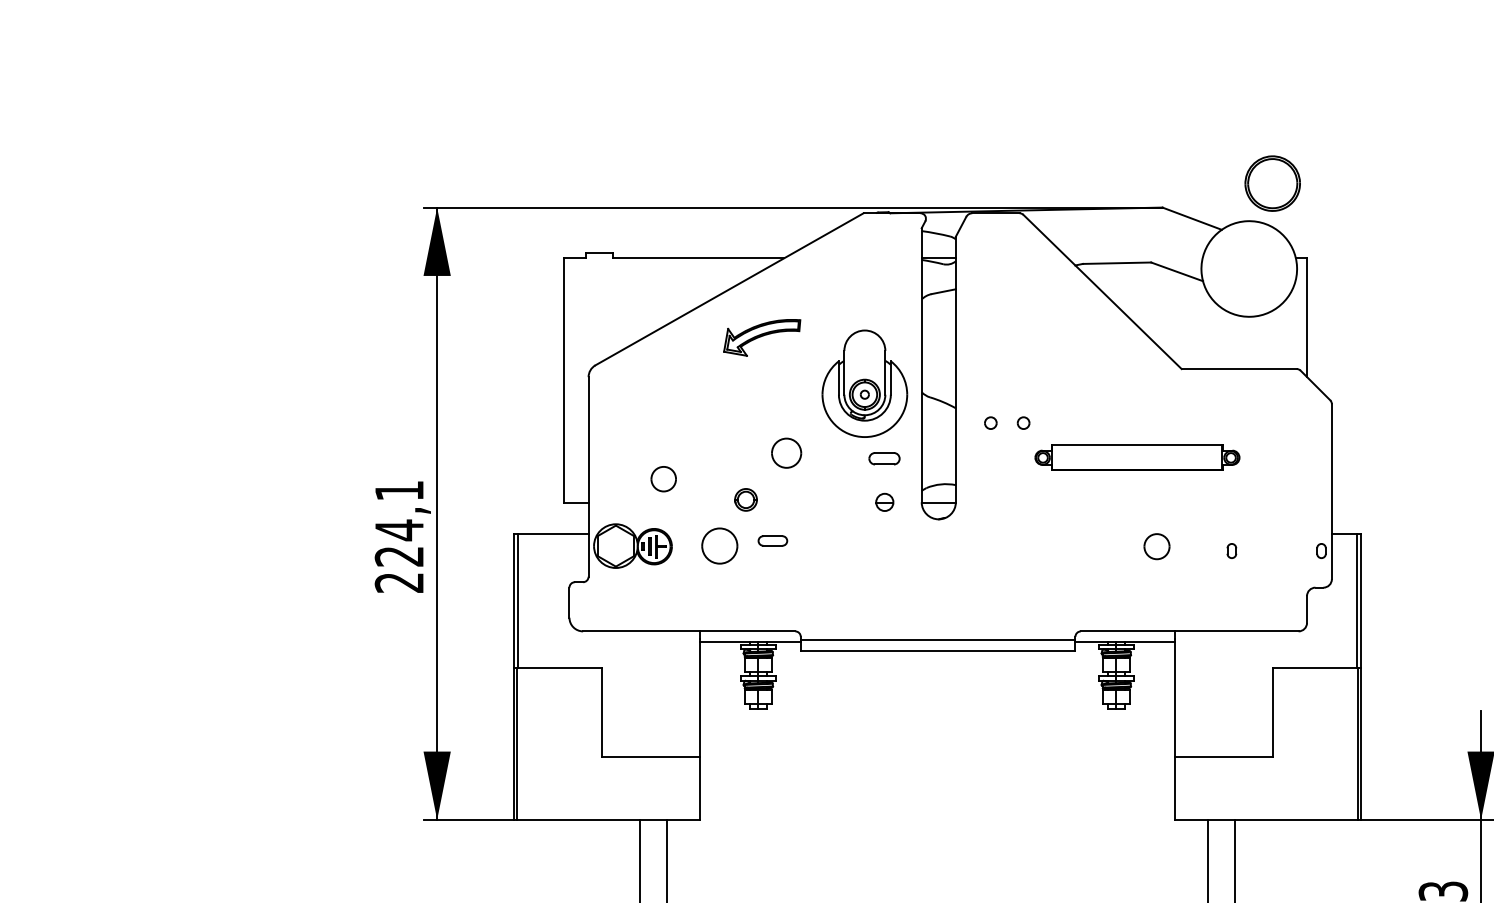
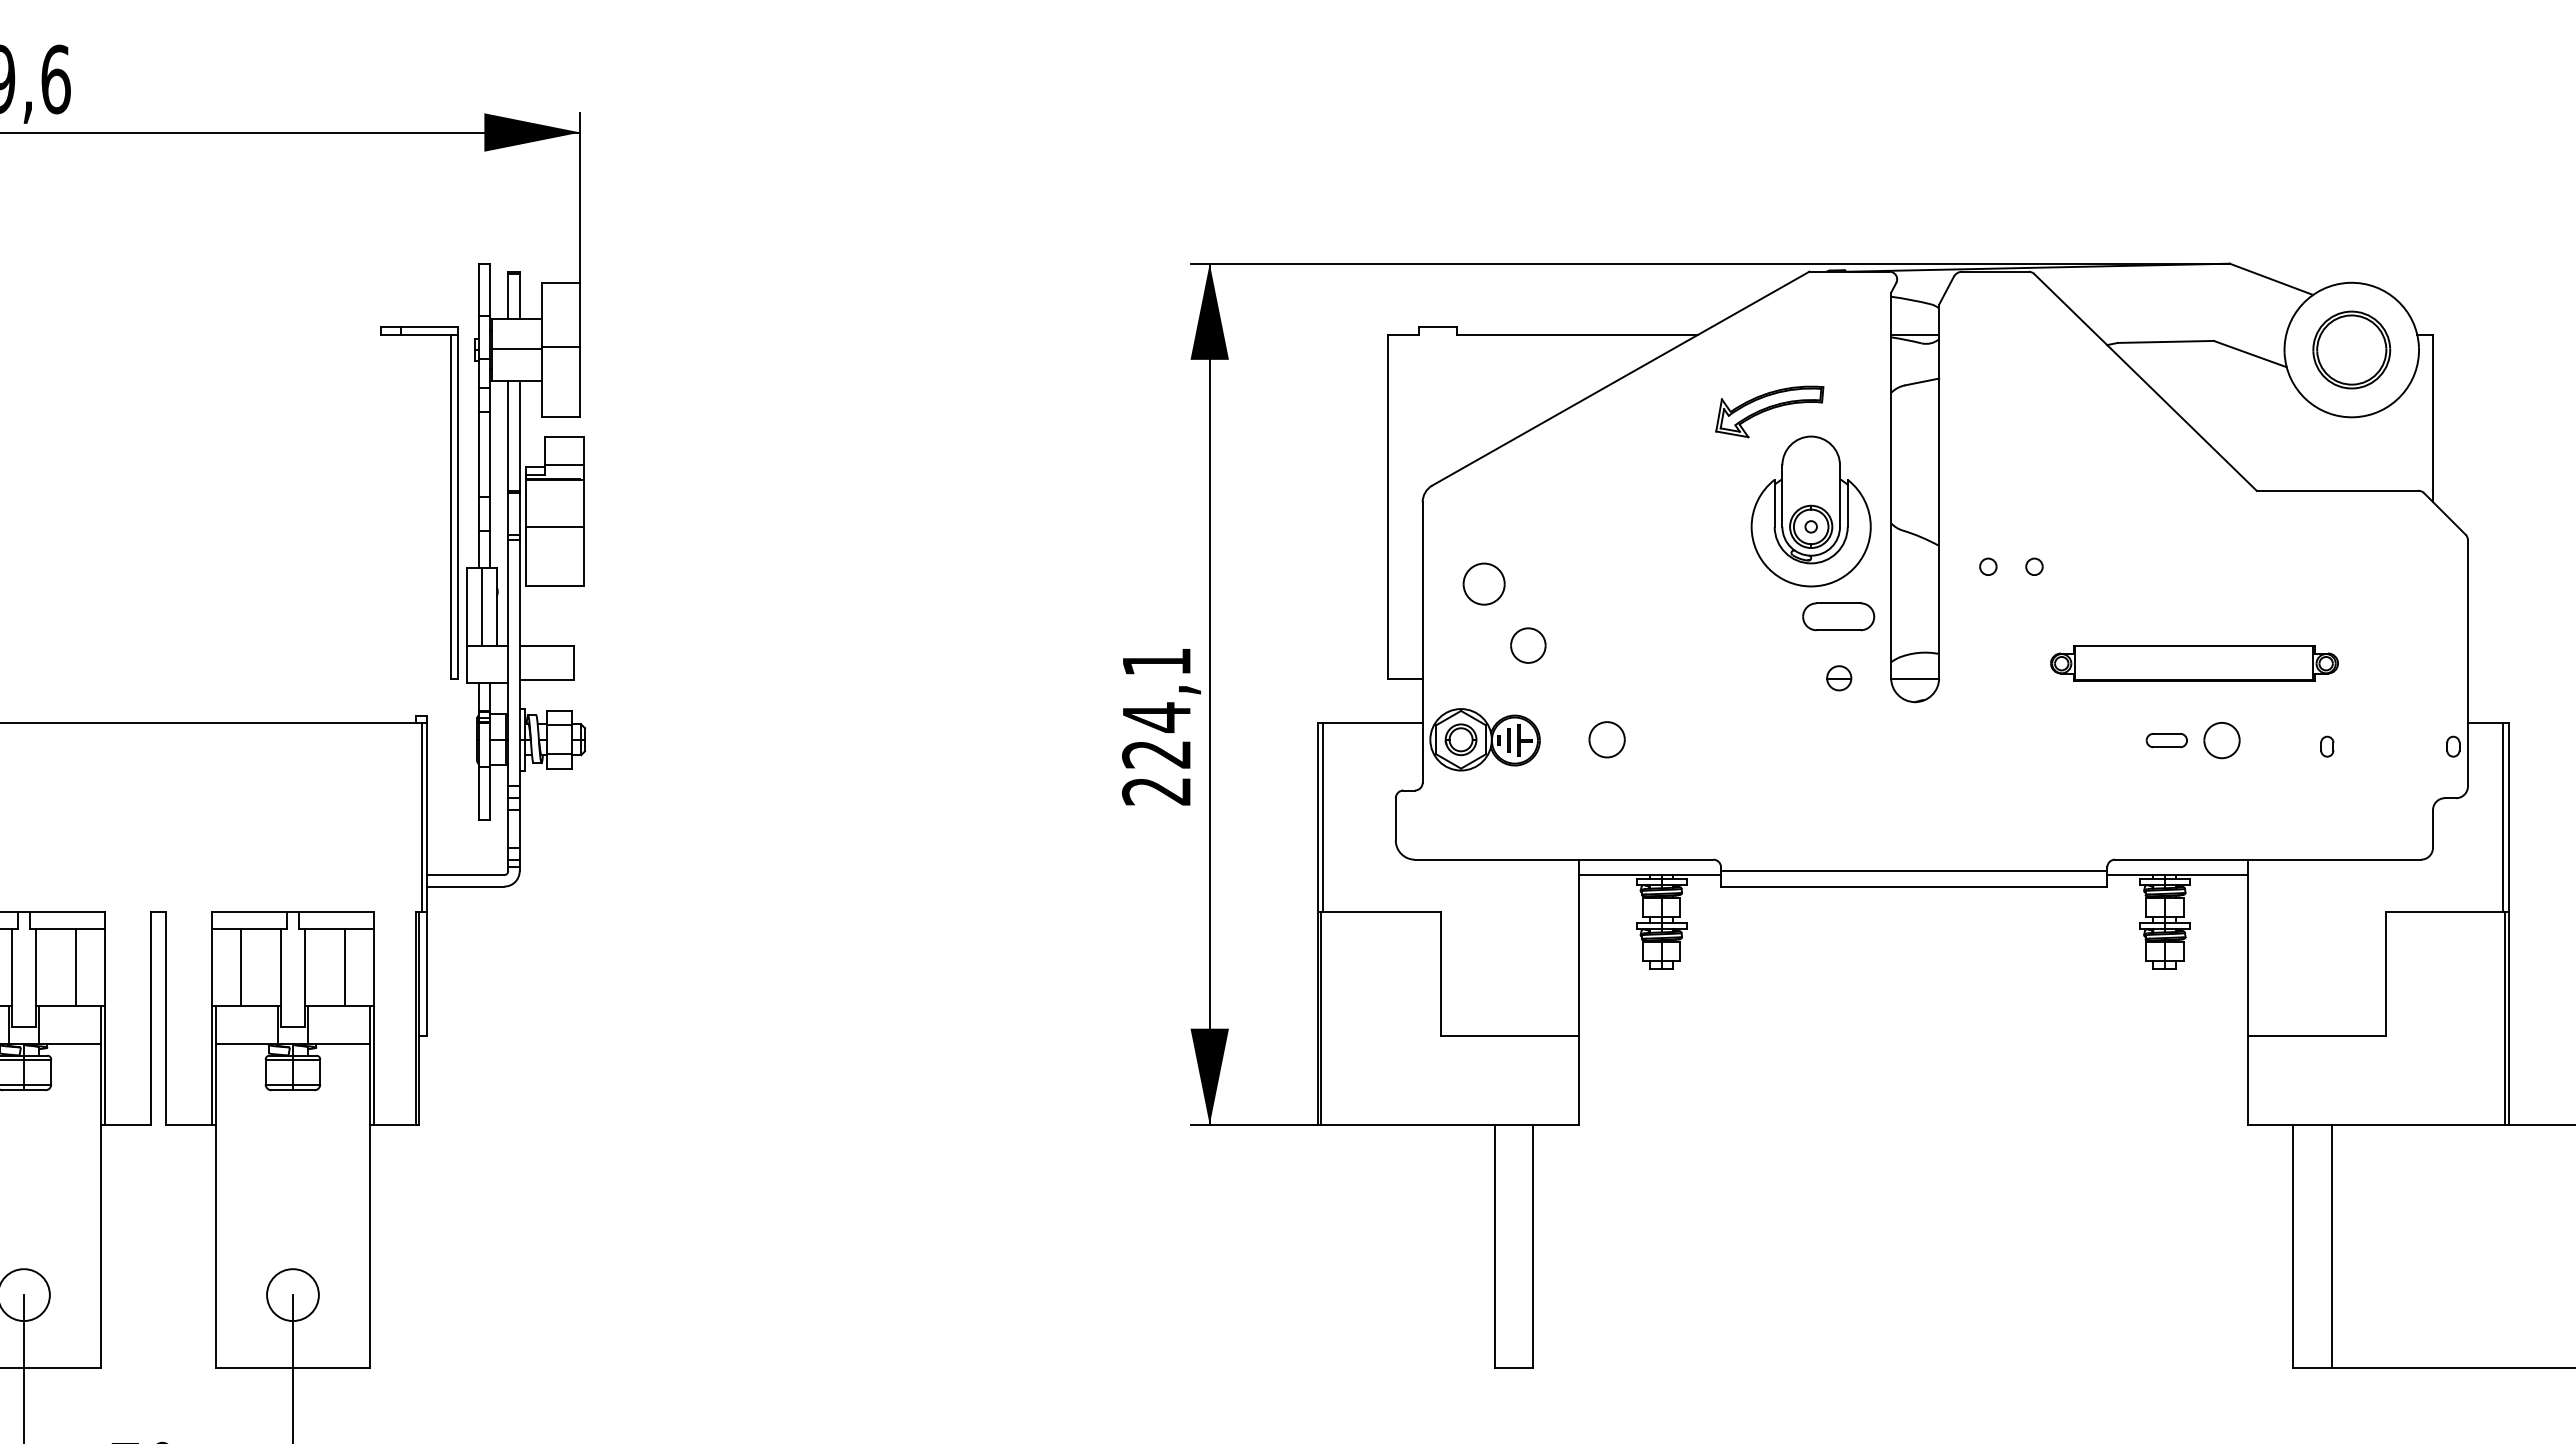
part: (1272, 183) -> (2351, 349), moved
part: (761, 337) -> (1769, 411), moved
part: (786, 452) -> (1483, 583), moved
part: (1137, 457) -> (2194, 663), moved
part: (884, 458) -> (1838, 616), size x1.67
part: (745, 499) -> (1460, 739), moved
part: (772, 540) -> (2166, 740), moved
part: (719, 545) -> (1606, 739), size x0.71

